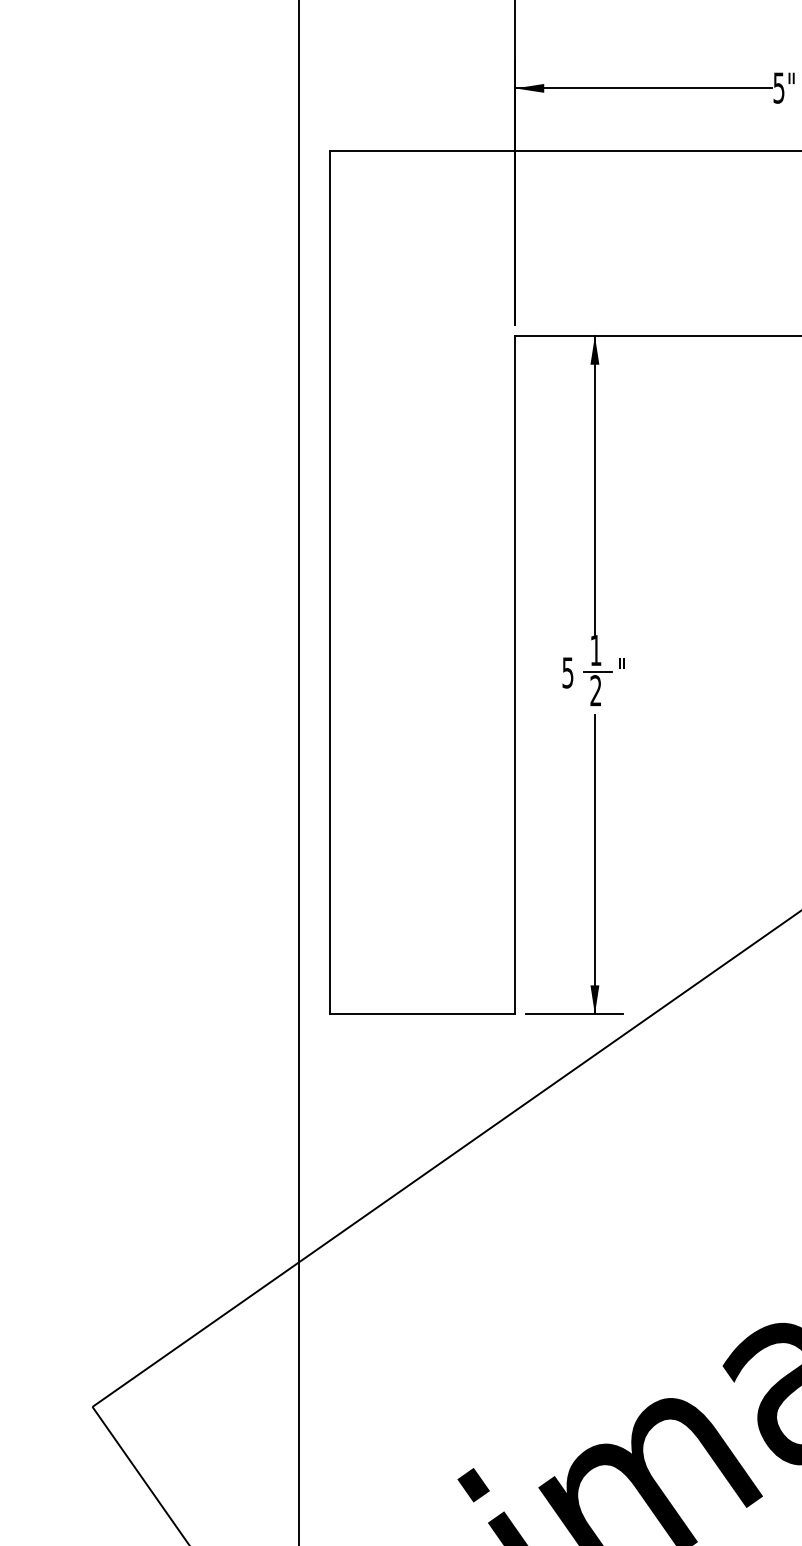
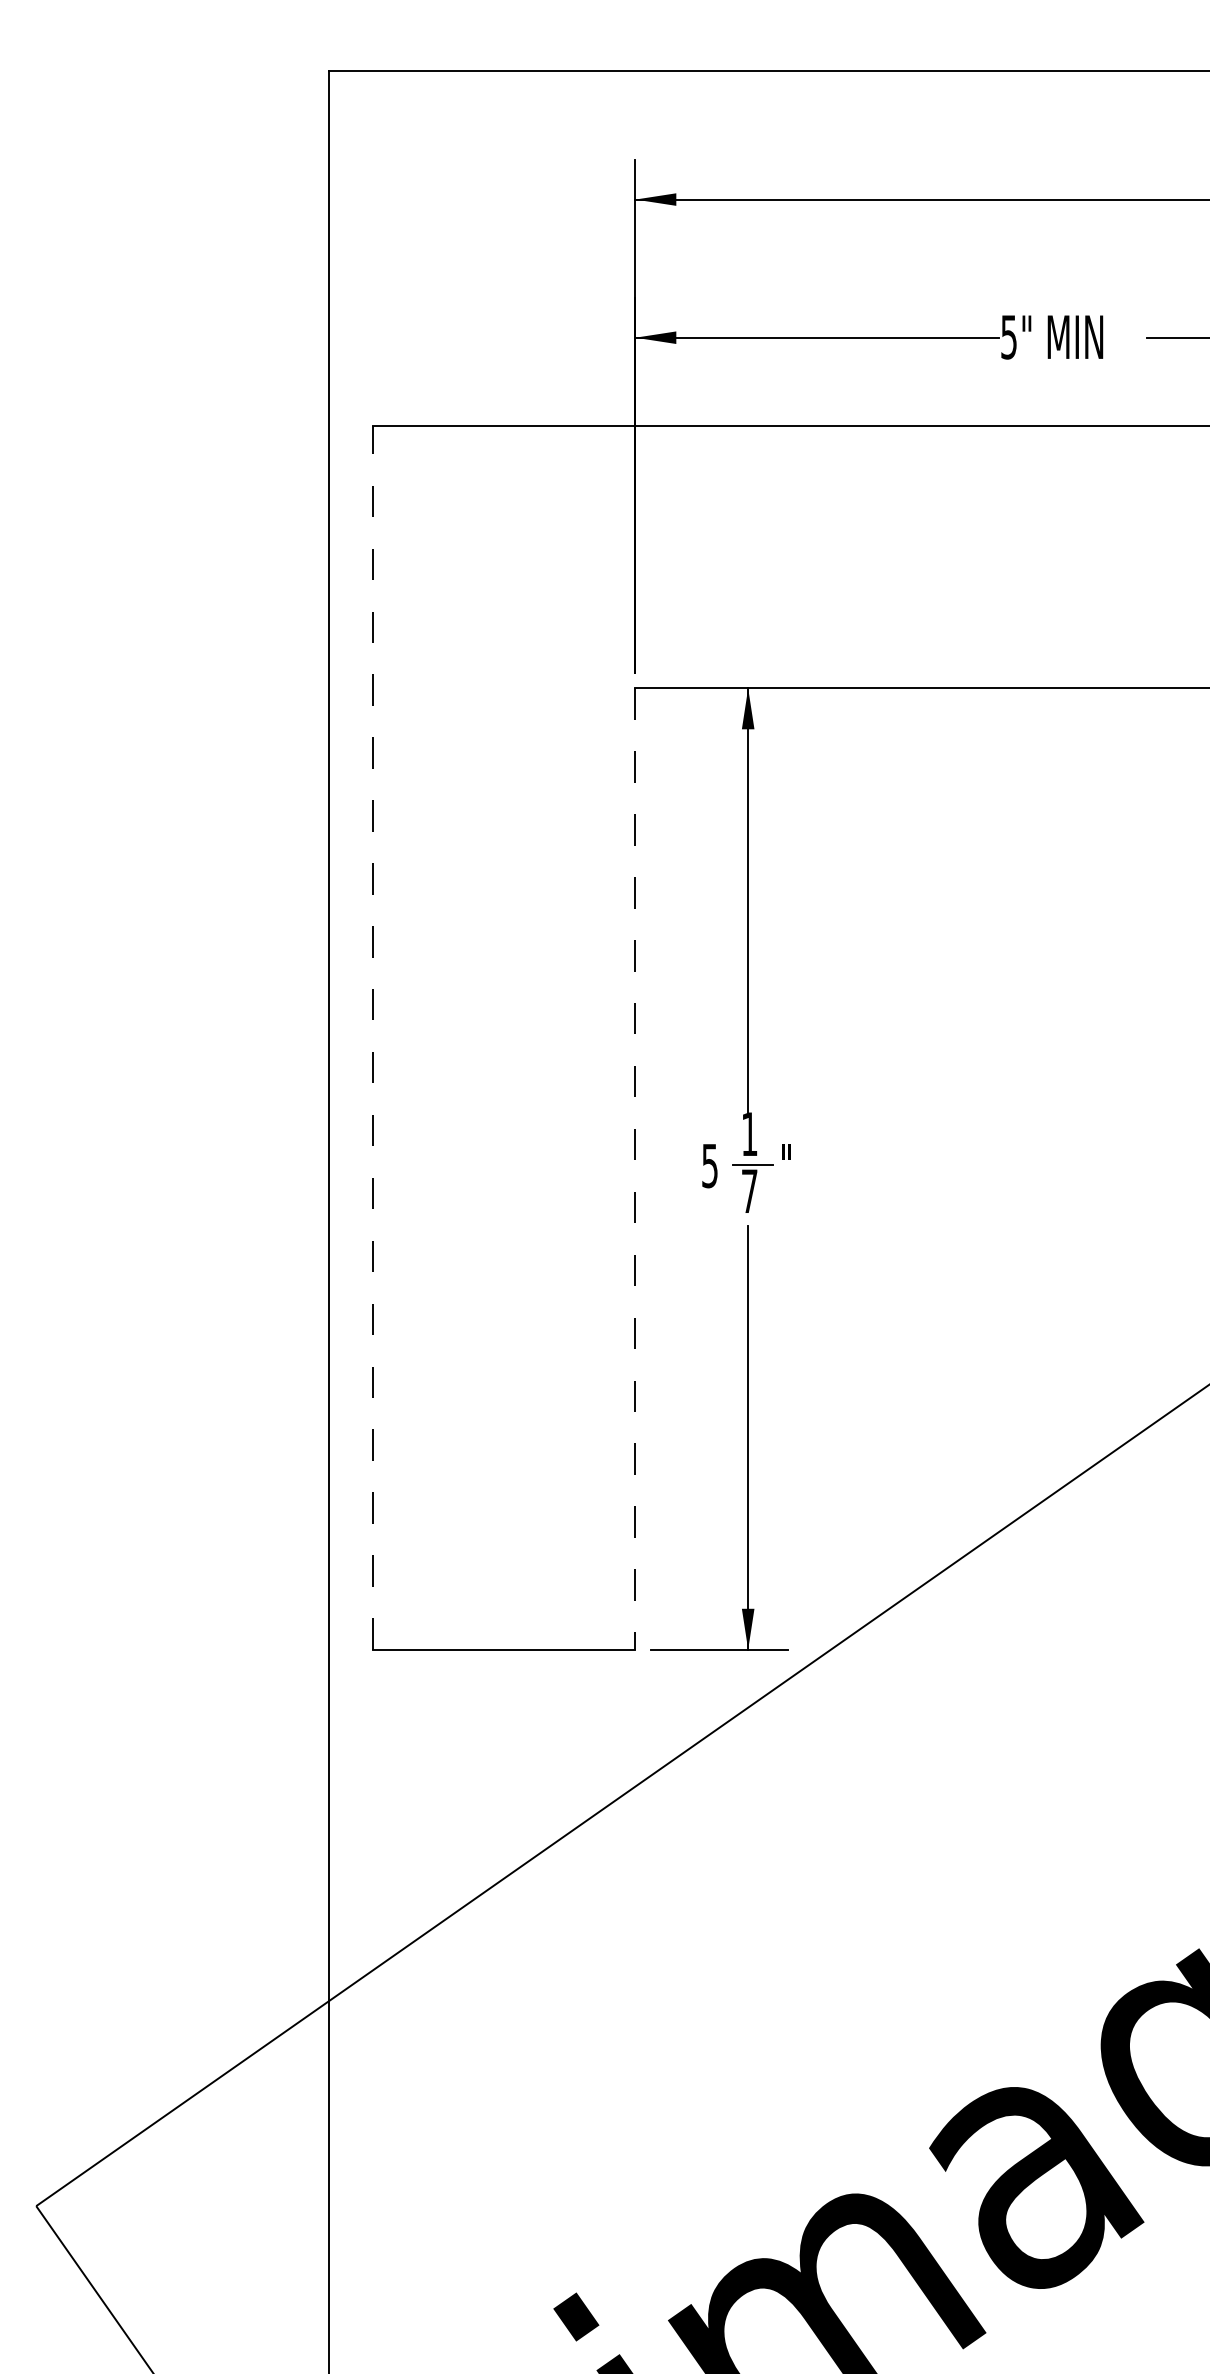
line: (330, 582) -> (373, 1037), solid -> dashed
line: (515, 675) -> (635, 1169), solid -> dashed
text: (595, 690) -> (749, 1190), 2 -> 7

